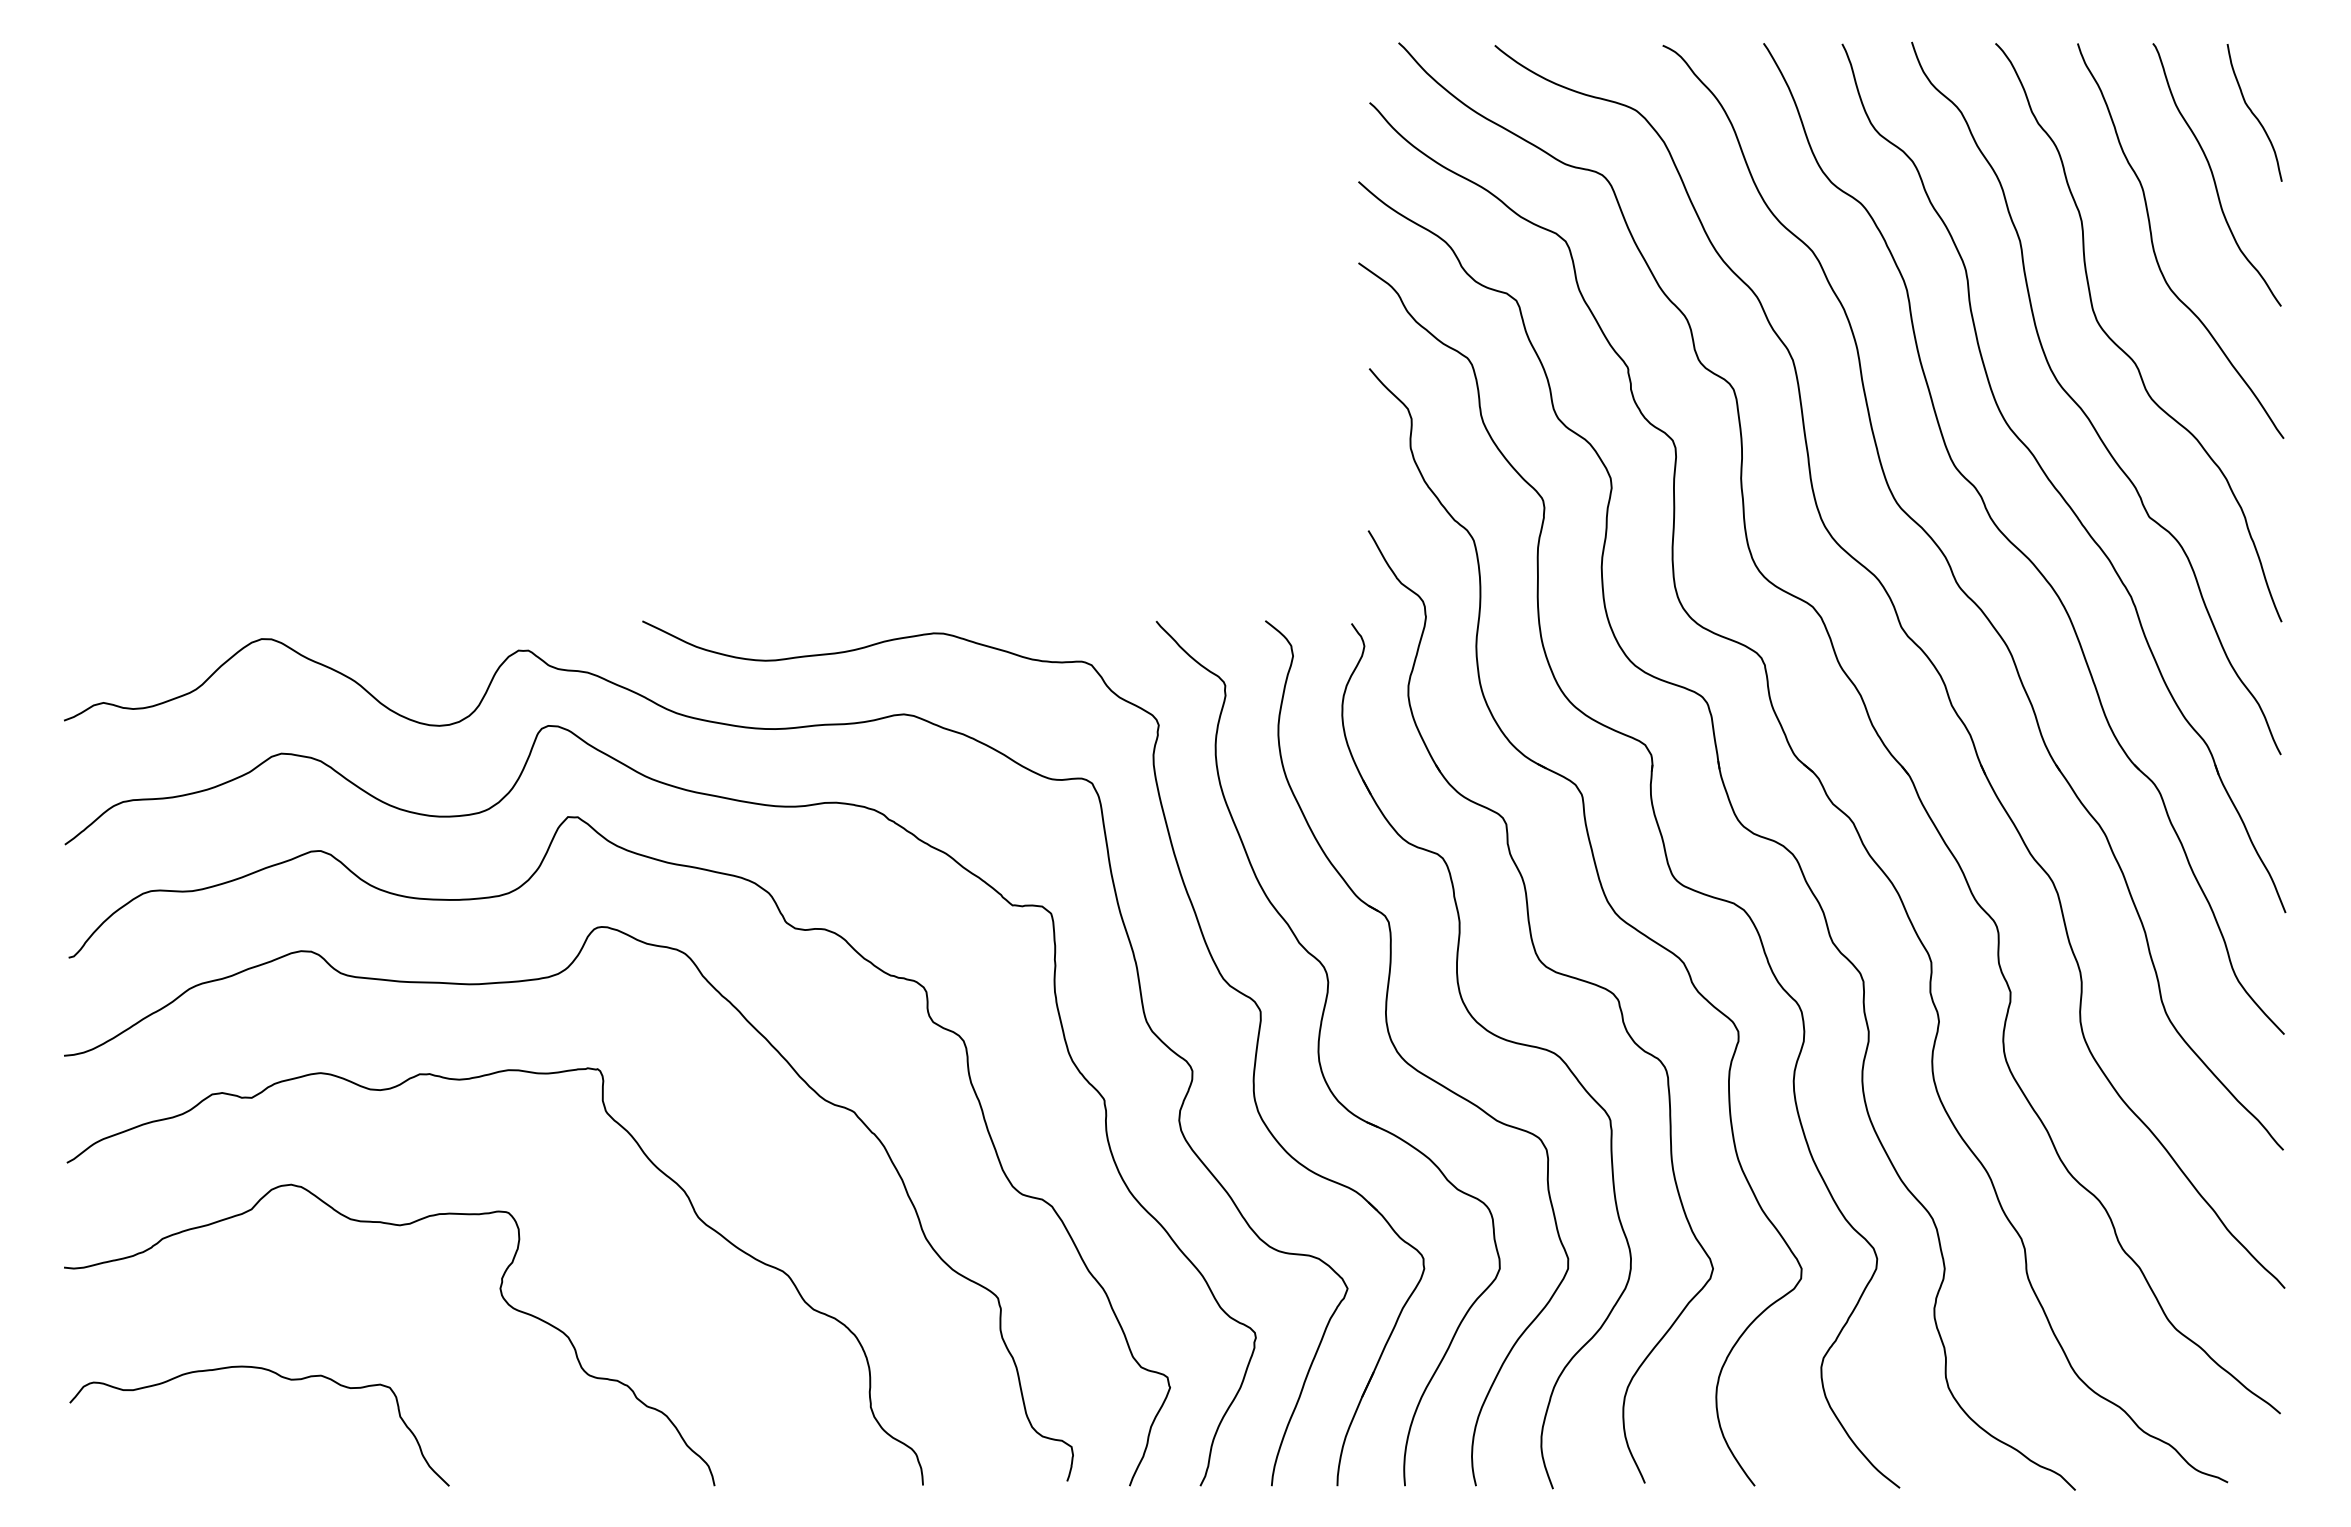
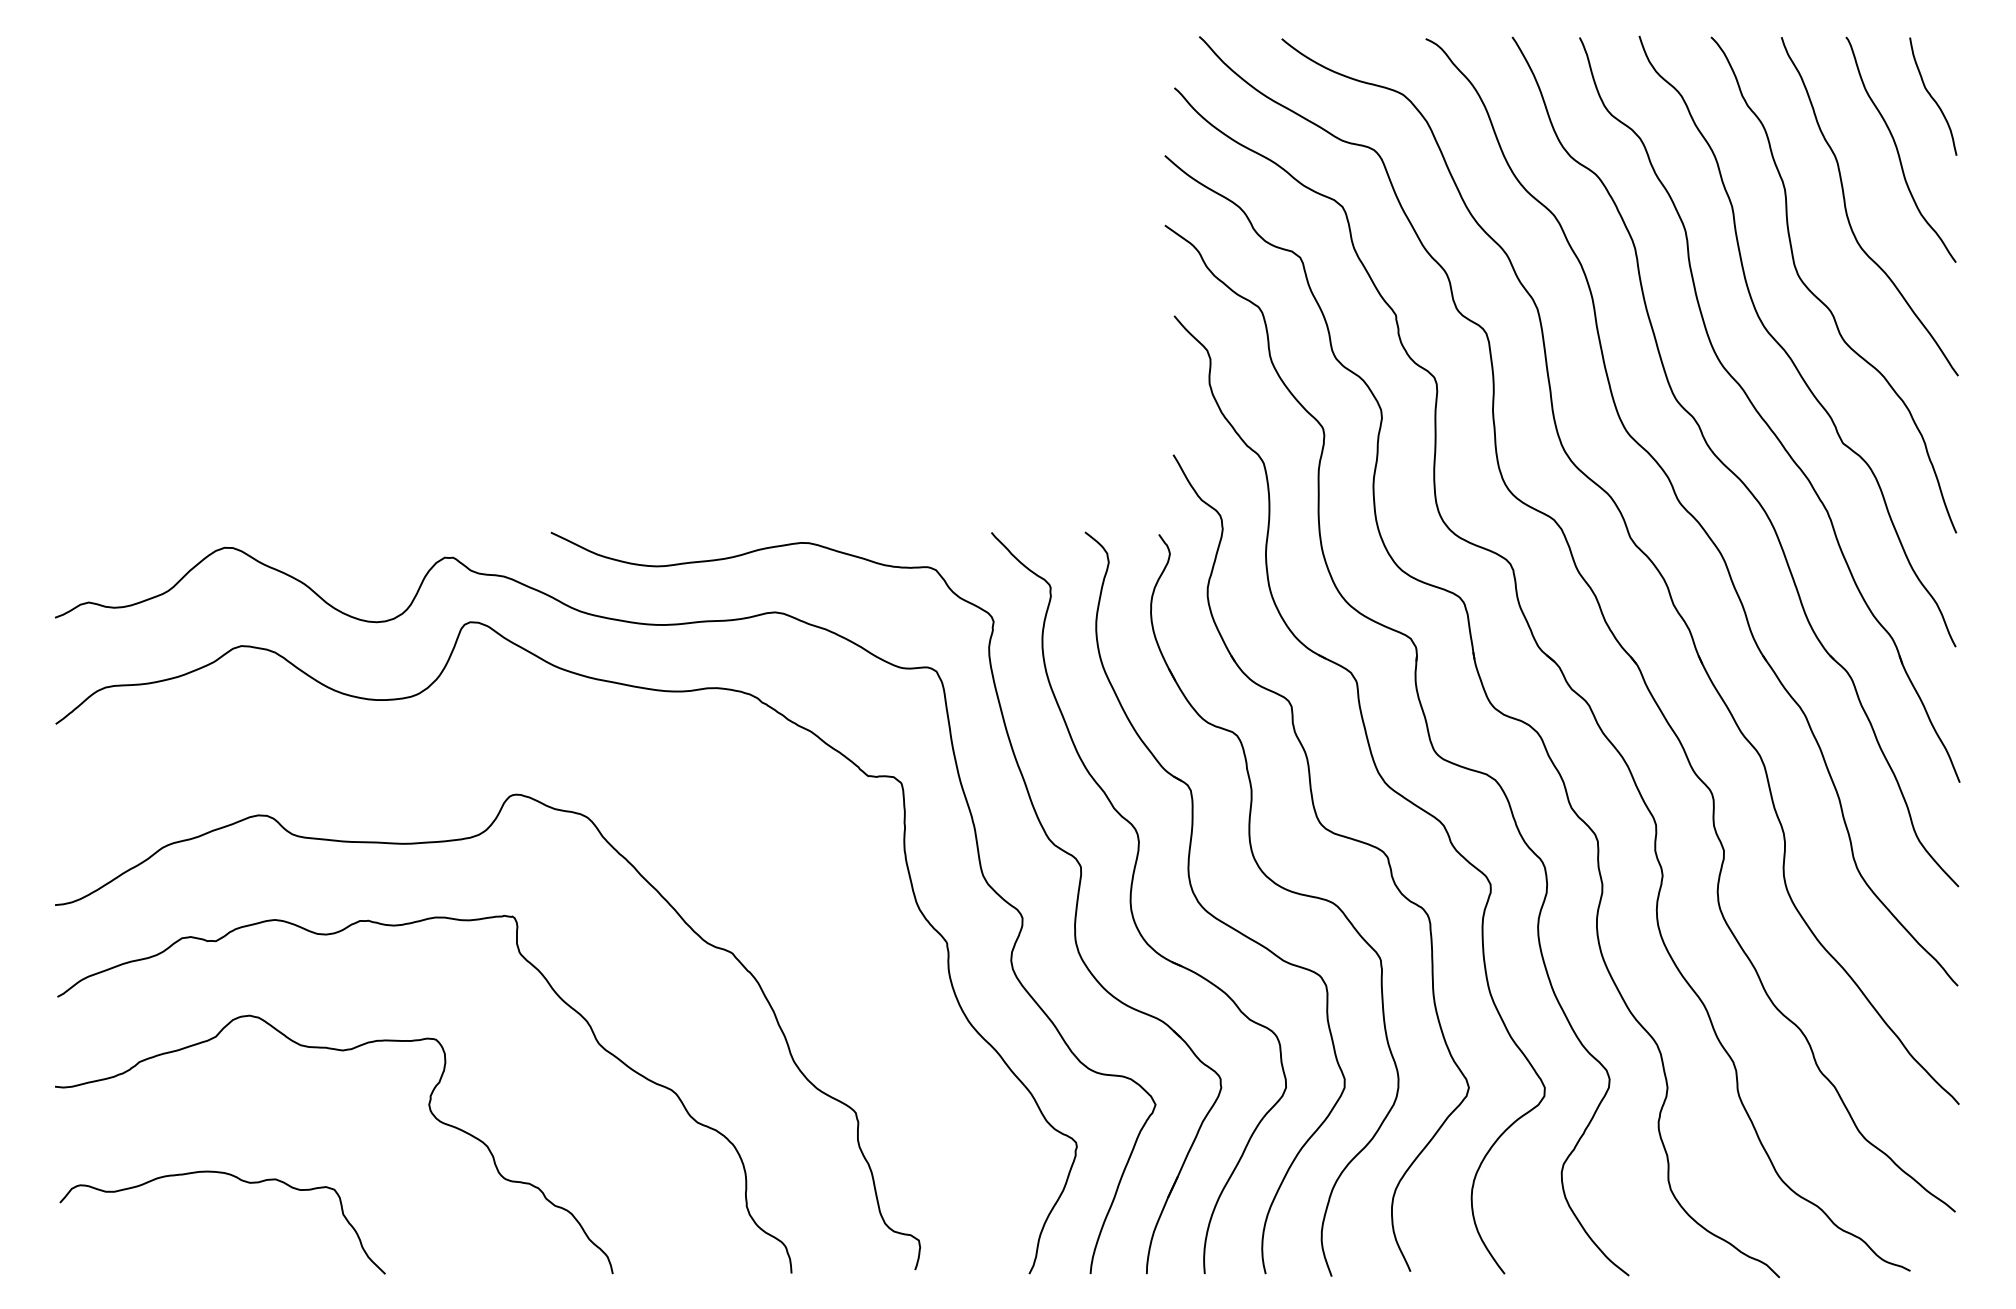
curve: (508, 894) -> (436, 766), removed

